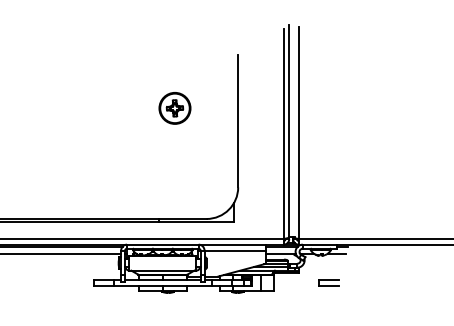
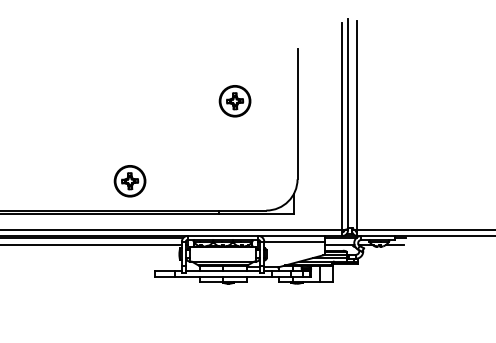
part: (68, 189) -> (129, 181), added
part: (329, 282) -> (387, 273), removed

